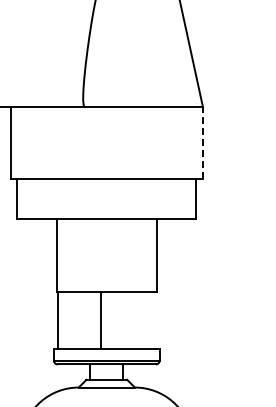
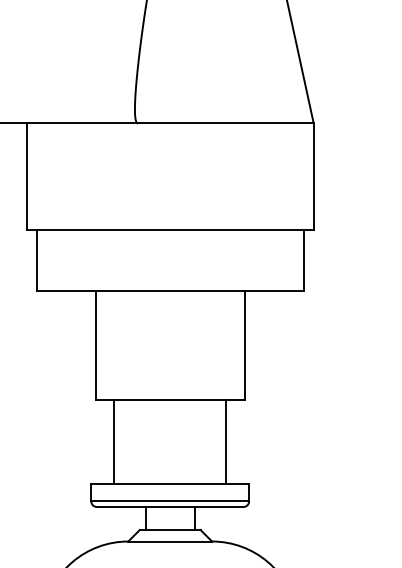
line: (203, 143) -> (314, 177), dashed -> solid
line: (58, 320) -> (114, 441), moved
line: (100, 320) -> (226, 441), moved

